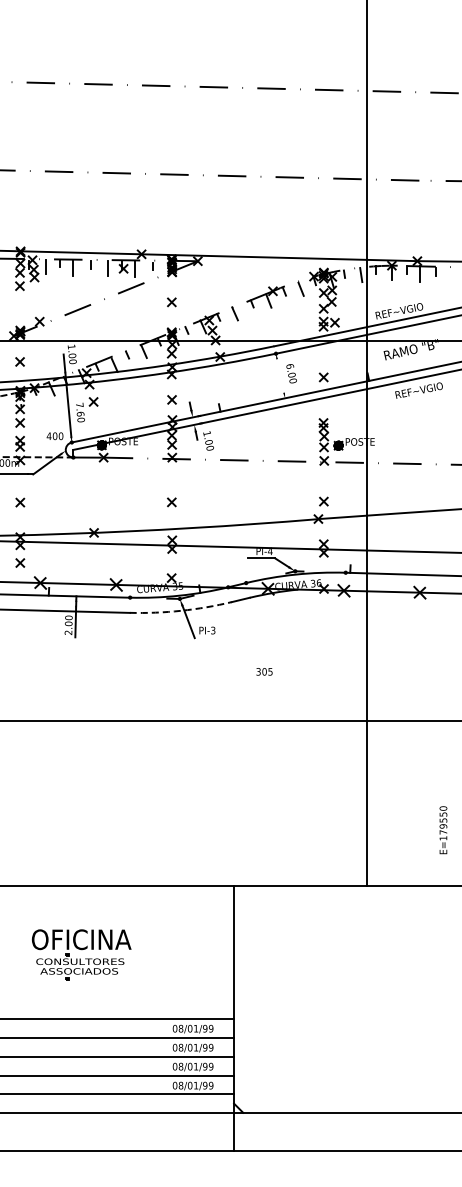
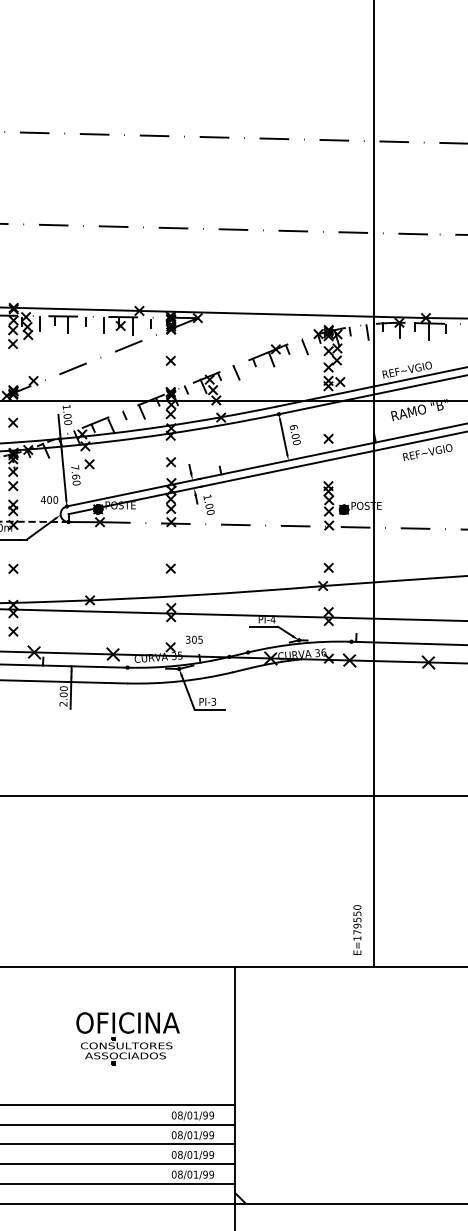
line: (280, 375) -> (283, 436), added
arc: (181, 610) -> (180, 680), dashed -> solid
line: (208, 638) -> (208, 710), added
text: (264, 671) -> (194, 639), moved
text: (443, 830) -> (357, 930), moved
part: (81, 954) -> (127, 1038), moved

